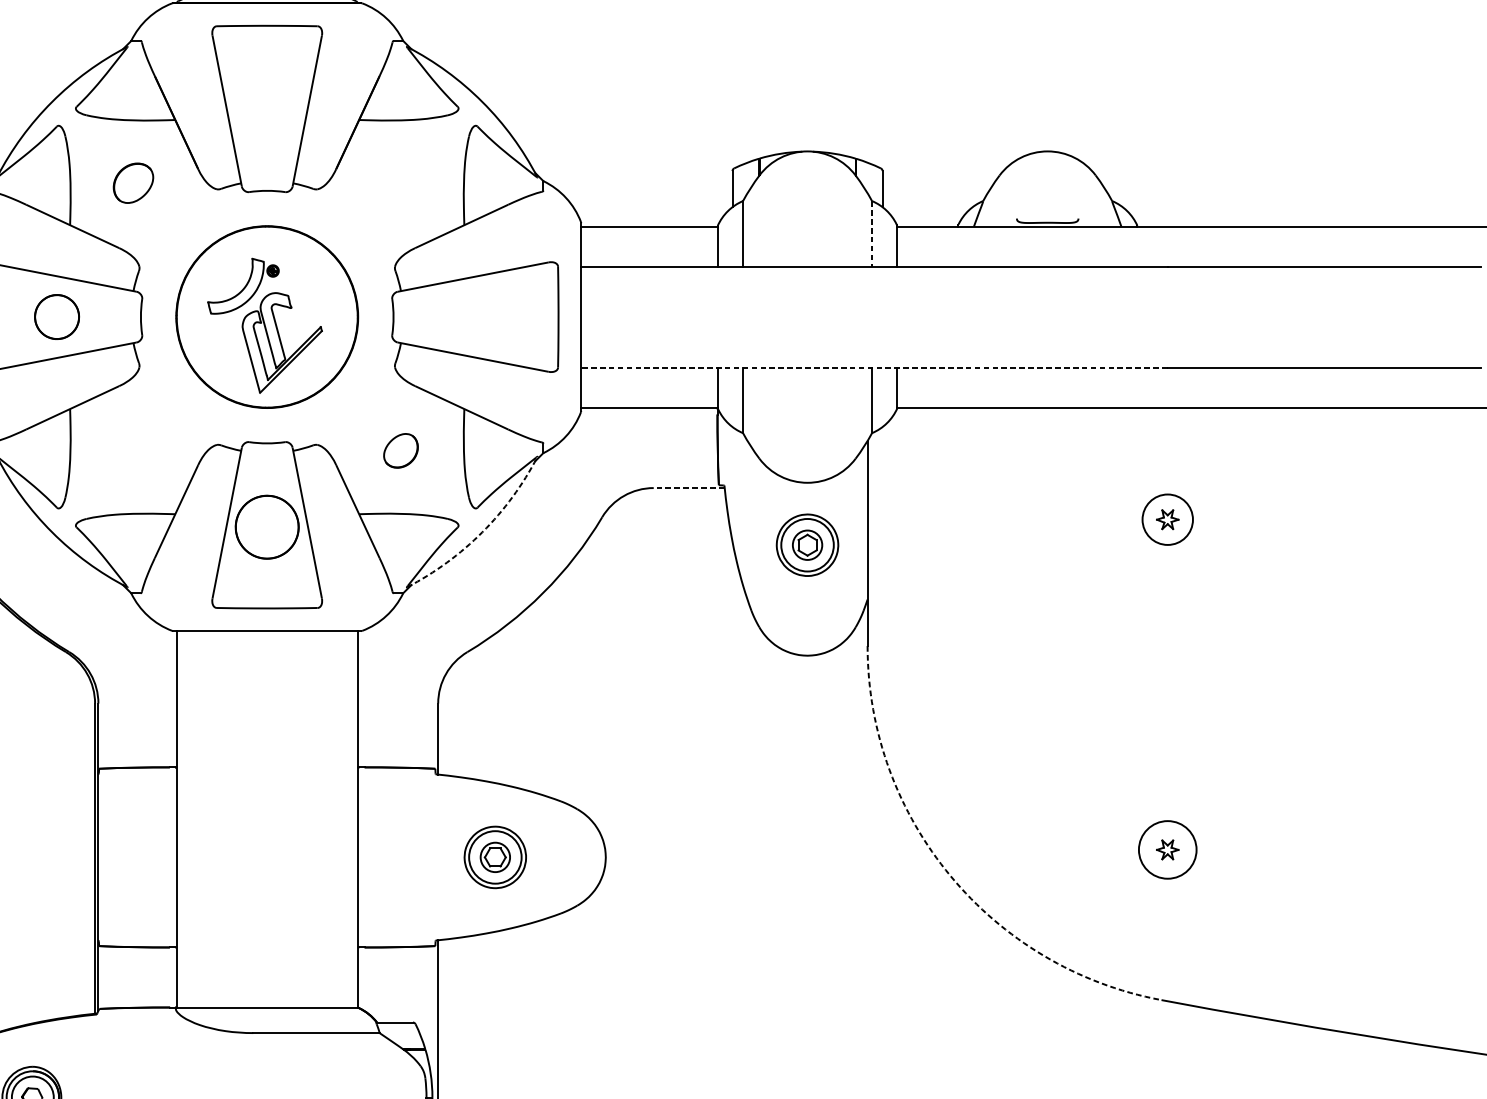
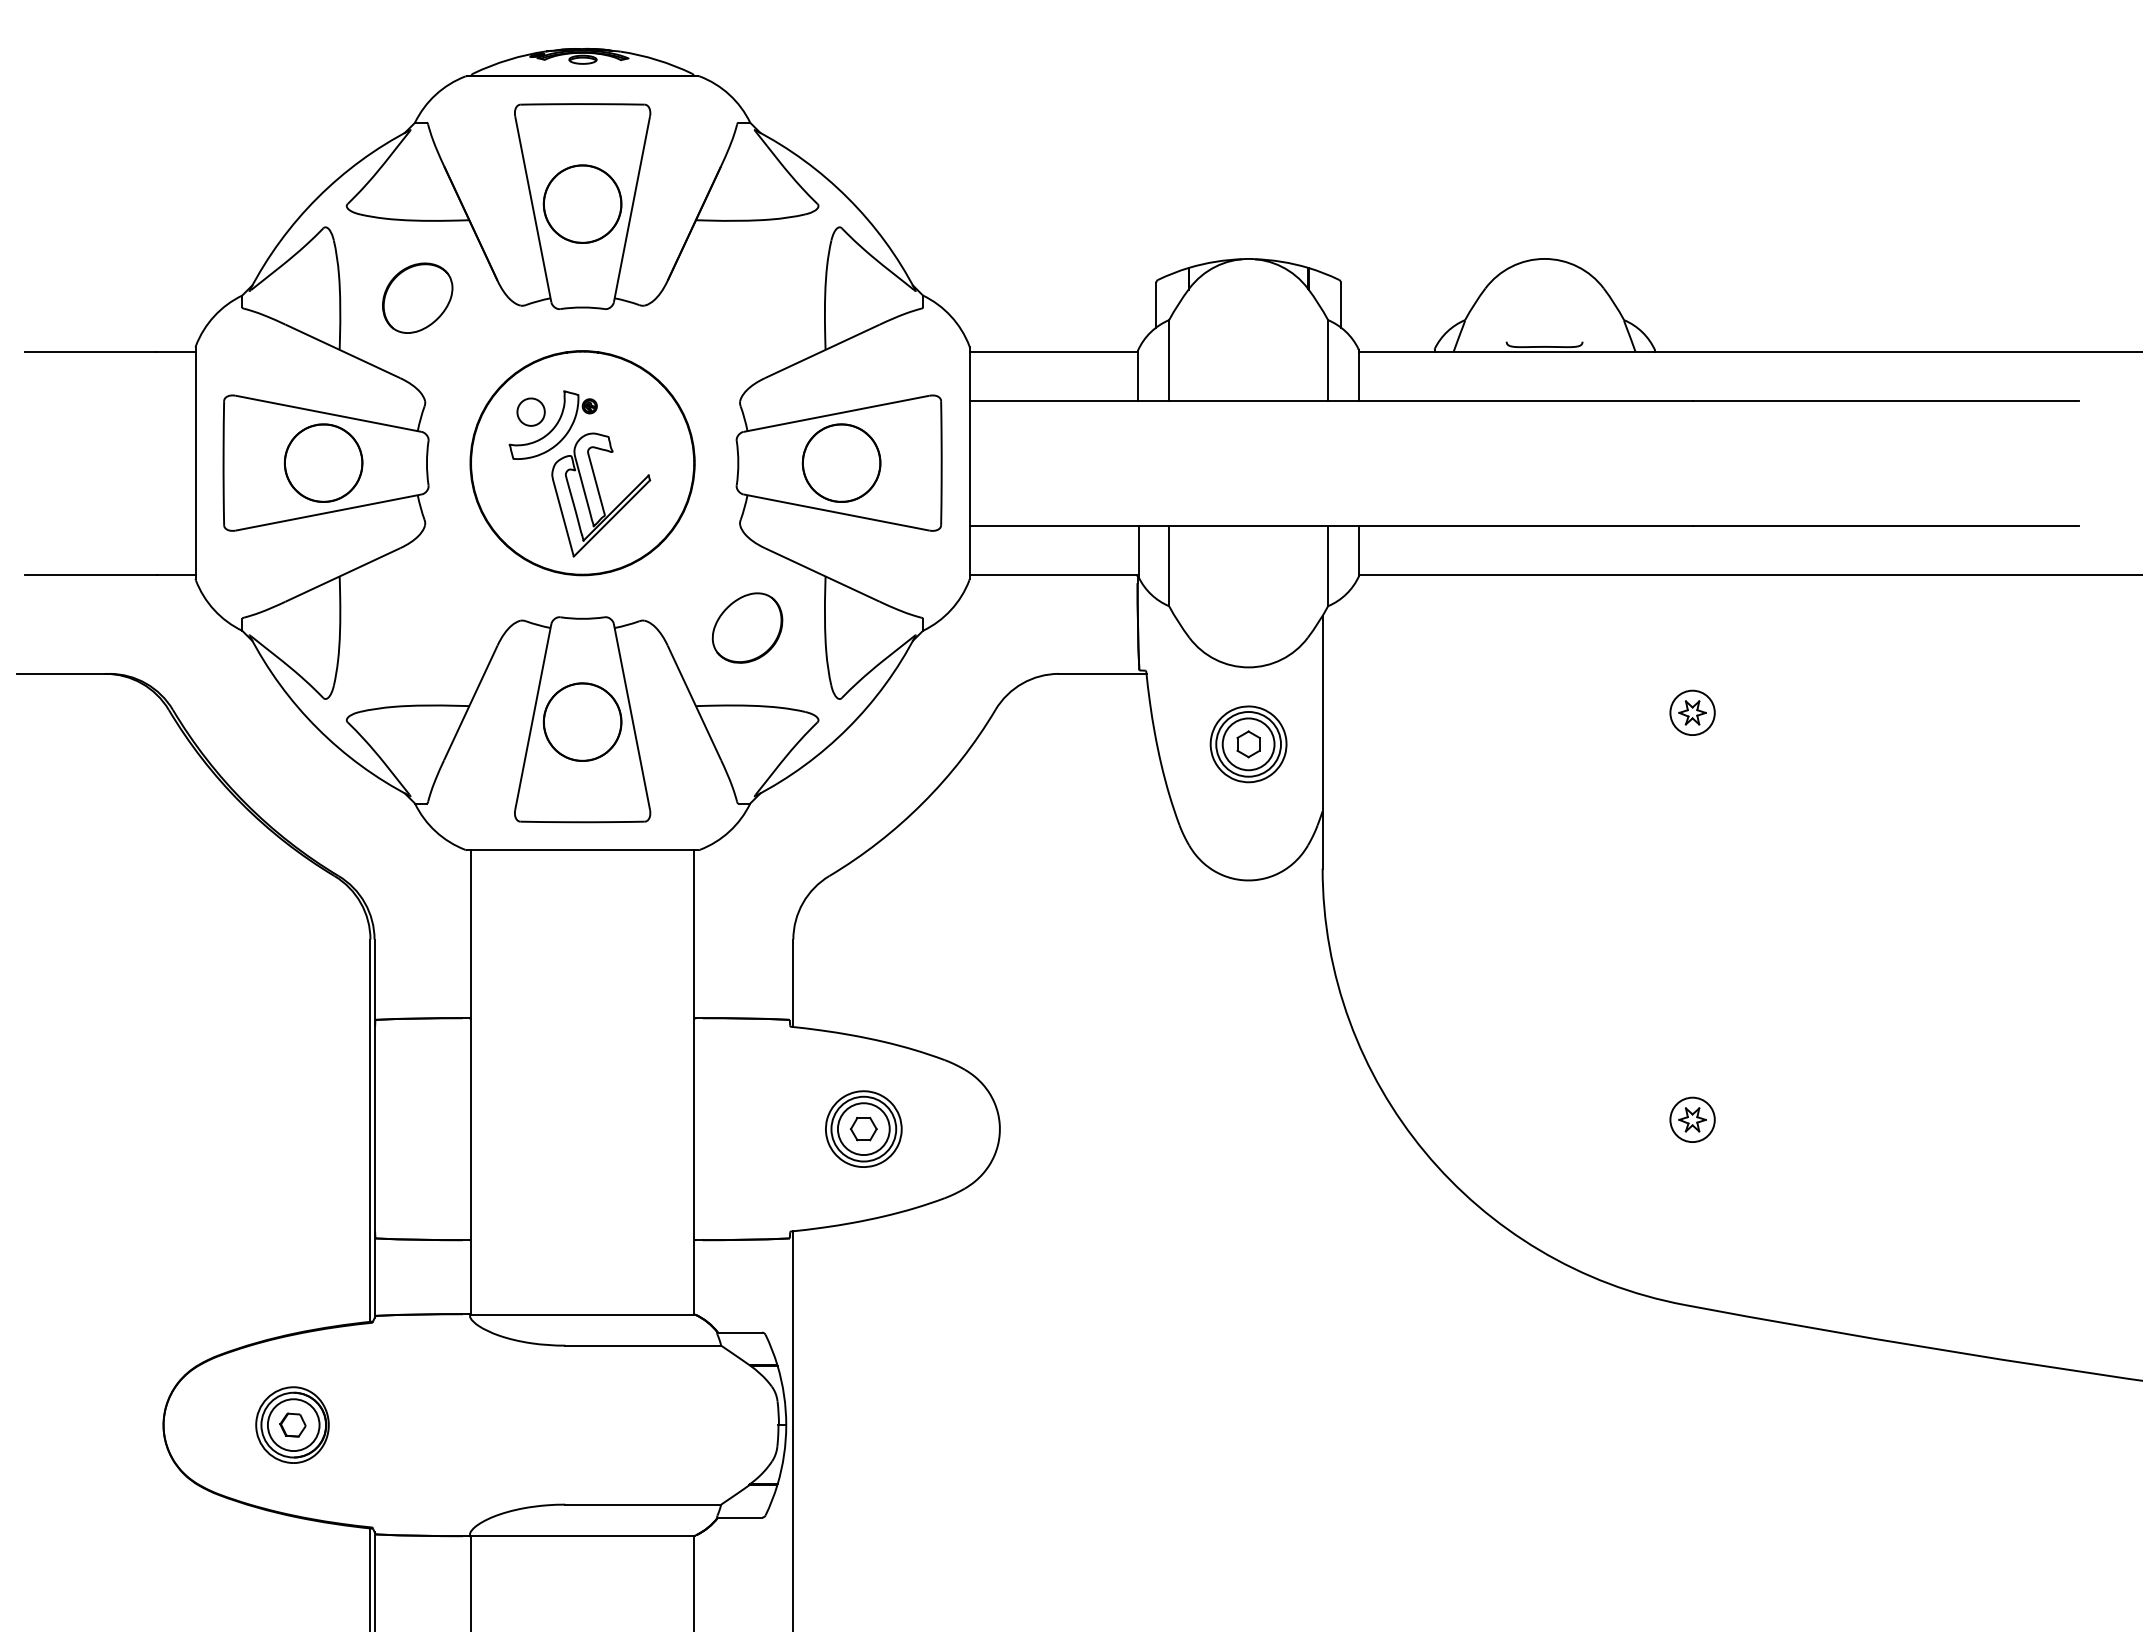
part: (267, 106) -> (582, 203), added
part: (133, 182) -> (417, 297), size x1.43
line: (872, 233) -> (1328, 360), dashed -> solid
part: (224, 275) -> (530, 411), added
part: (57, 316) -> (323, 462), size x1.43
part: (477, 316) -> (841, 462), added
line: (873, 367) -> (1330, 525), dashed -> solid
part: (400, 450) -> (747, 627), size x1.67
line: (689, 487) -> (1102, 673), dashed -> solid
circle: (1167, 519) -> (1692, 712), size x0.71
arc: (482, 532) -> (847, 728), dashed -> solid
circle: (807, 545) -> (1248, 744), size x1.43
circle: (1167, 849) -> (1692, 1119), size x0.62
circle: (495, 857) -> (863, 1129), size x1.43
arc: (951, 876) -> (1425, 1152), dashed -> solid

